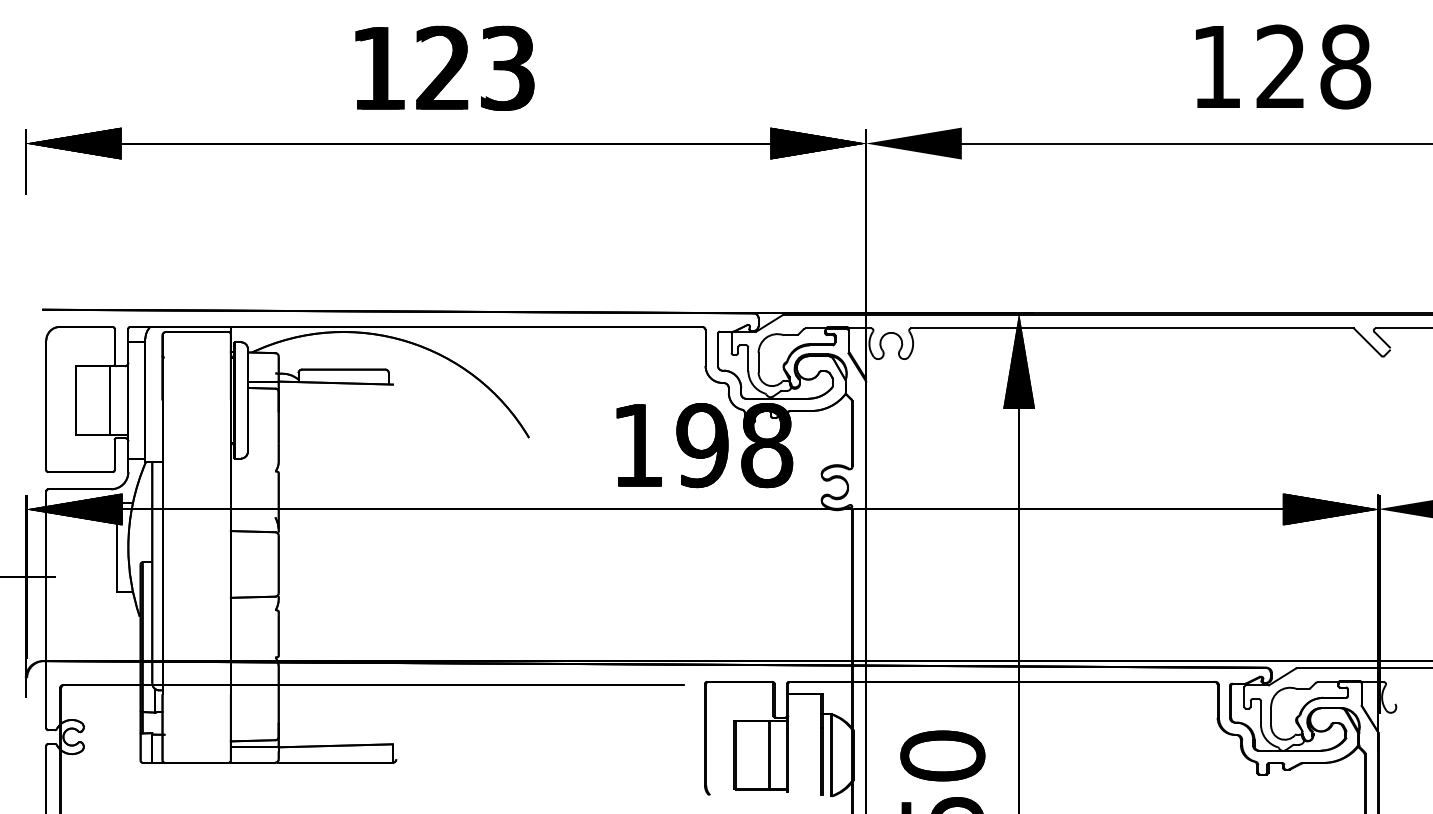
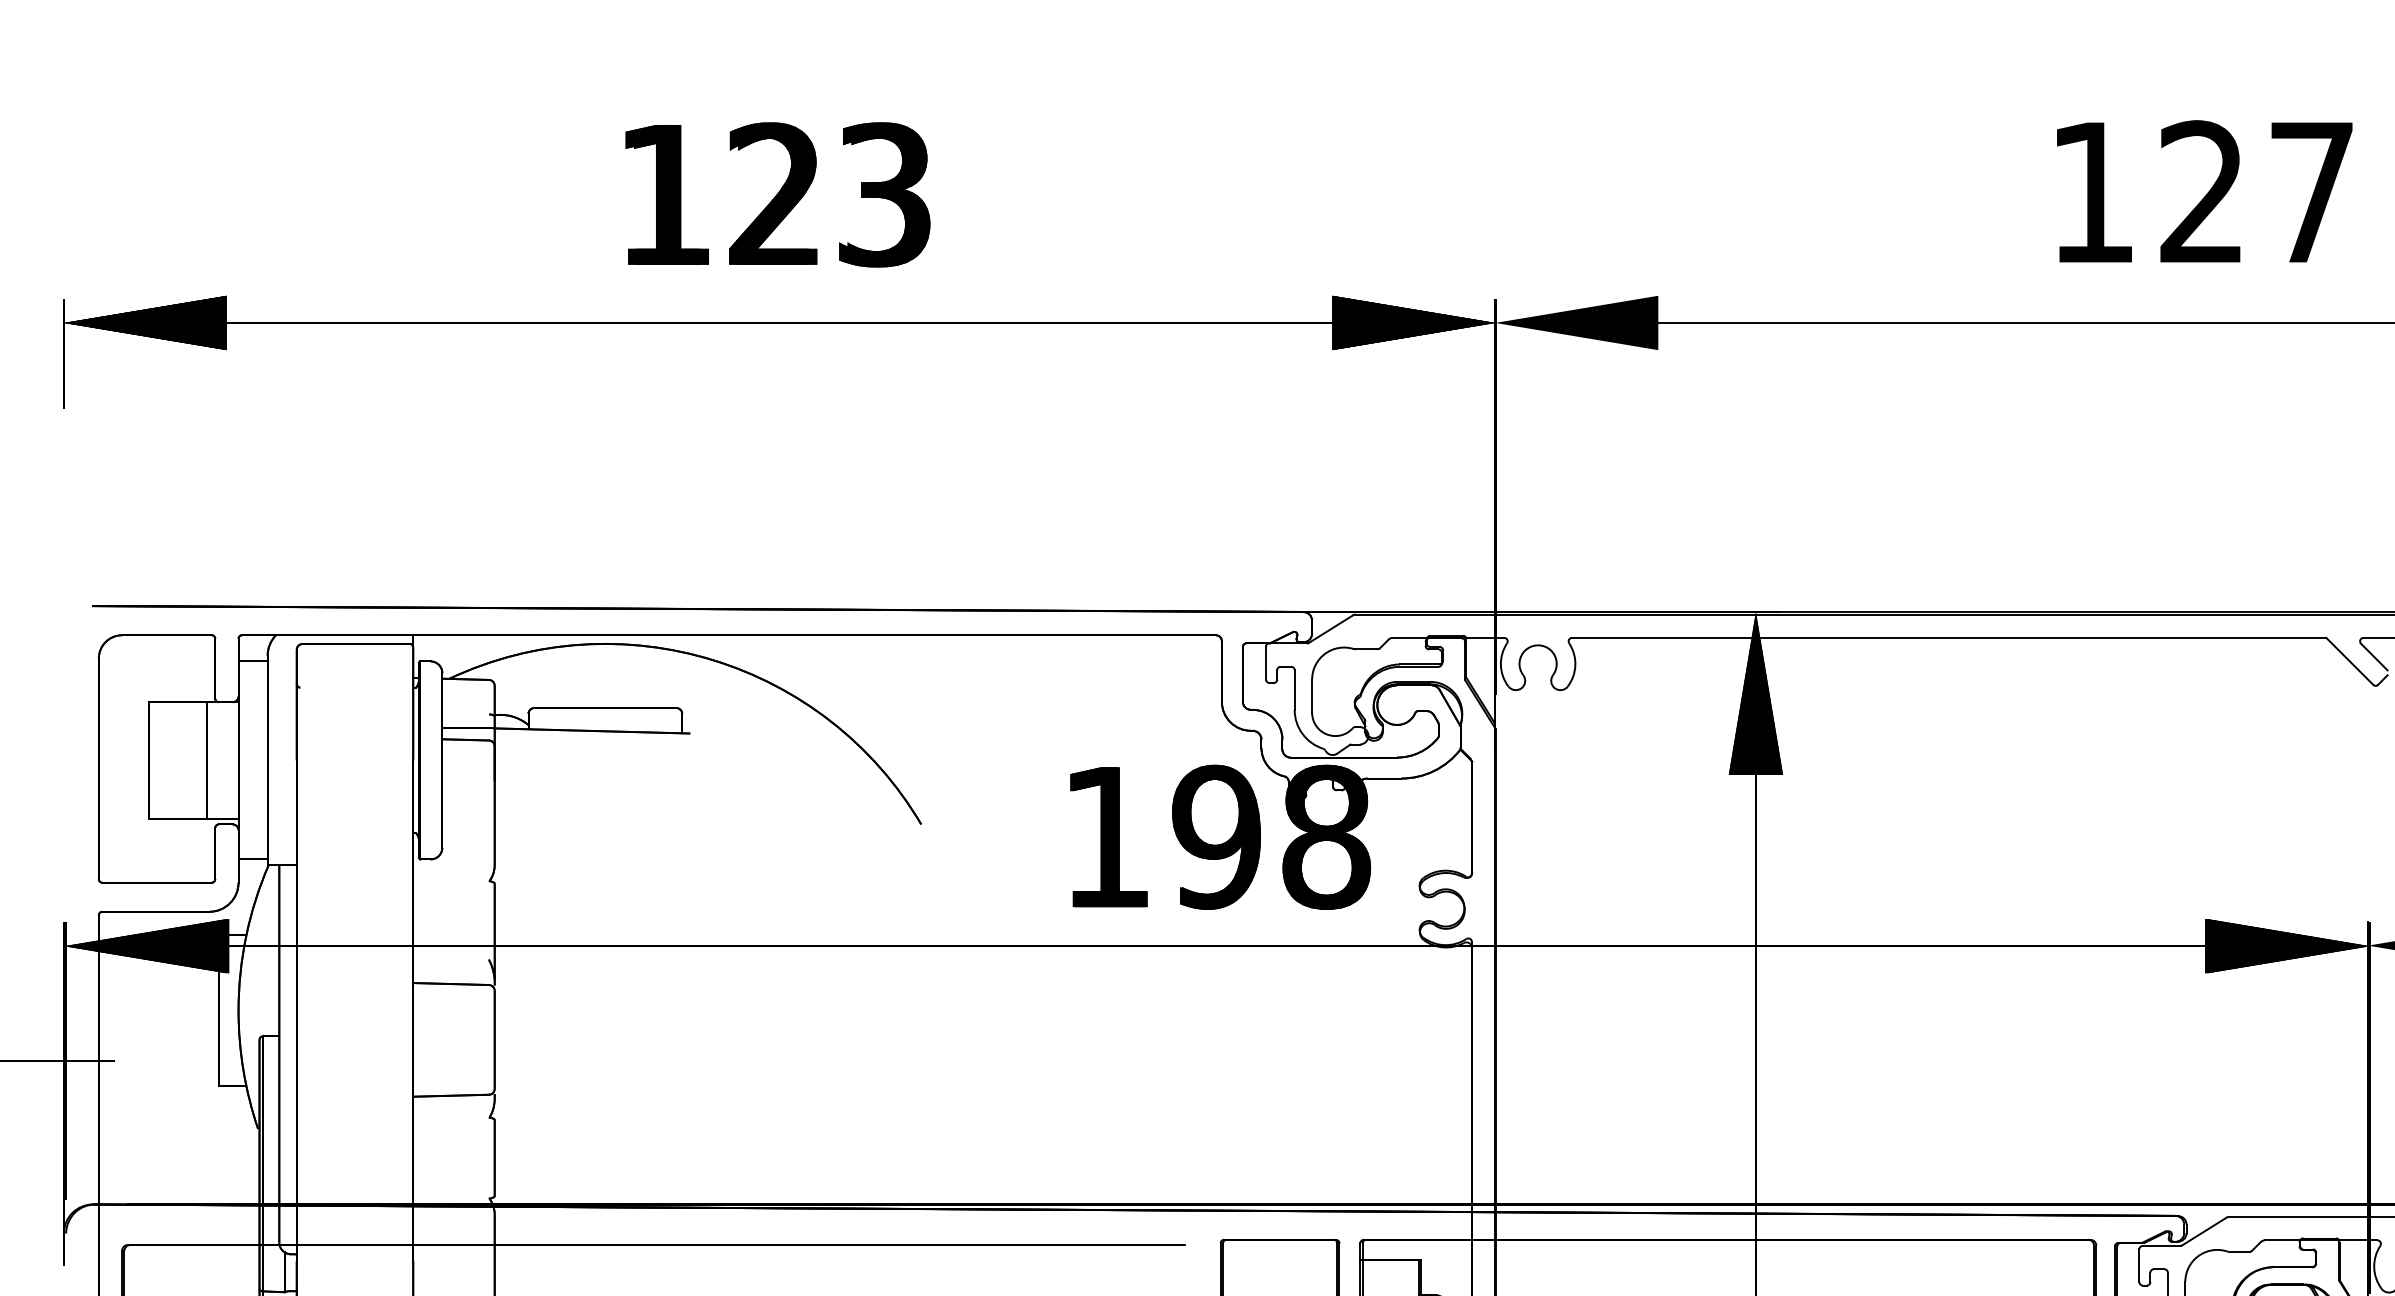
text: (1345, 66) -> (2311, 191), 128 -> 127

